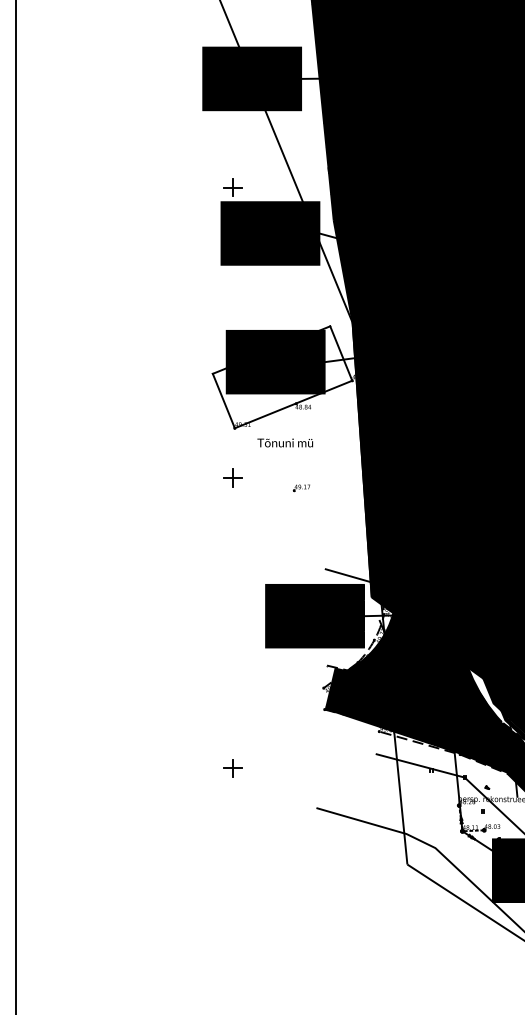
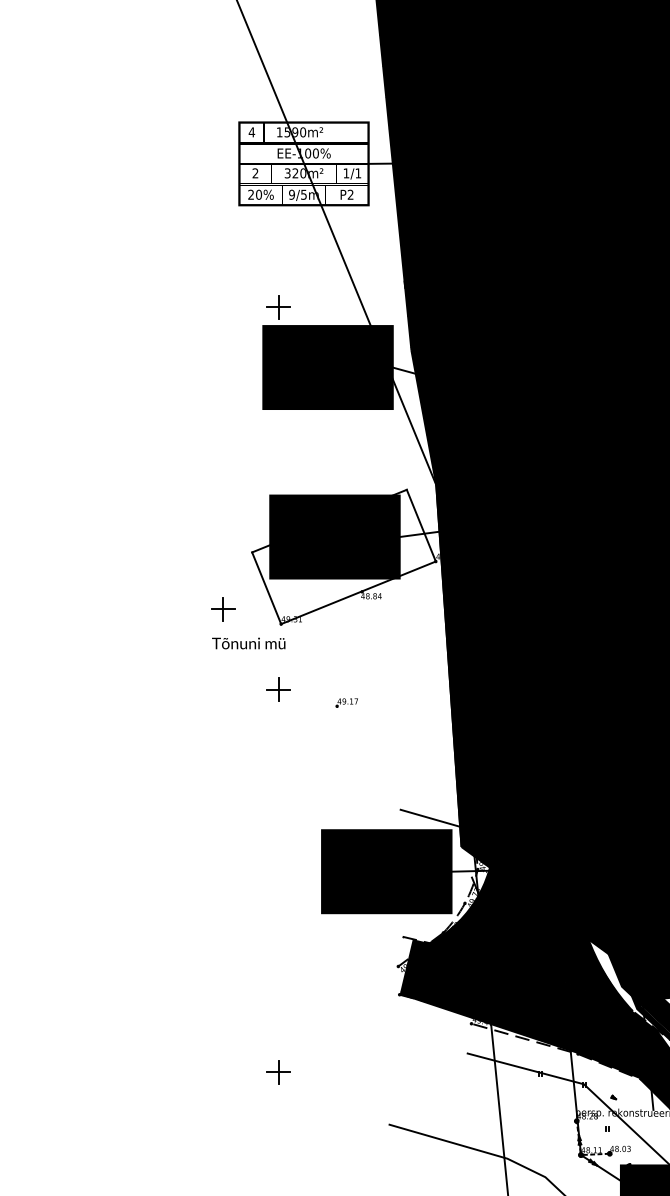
fill: (252, 78) -> (304, 163), removed
part: (190, 416) -> (222, 608), added
text: (284, 442) -> (247, 642), moved
part: (300, 488) -> (345, 703), moved

